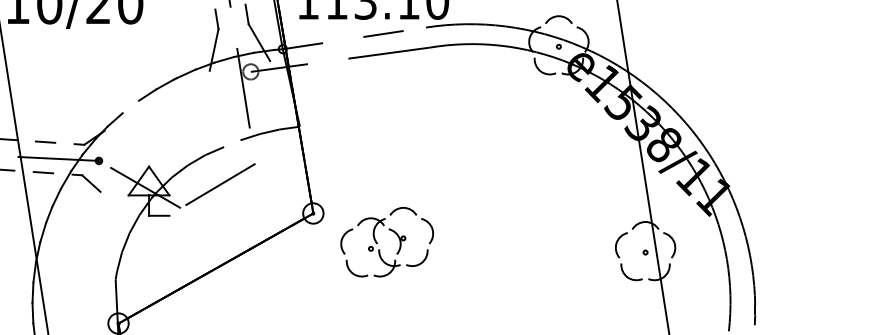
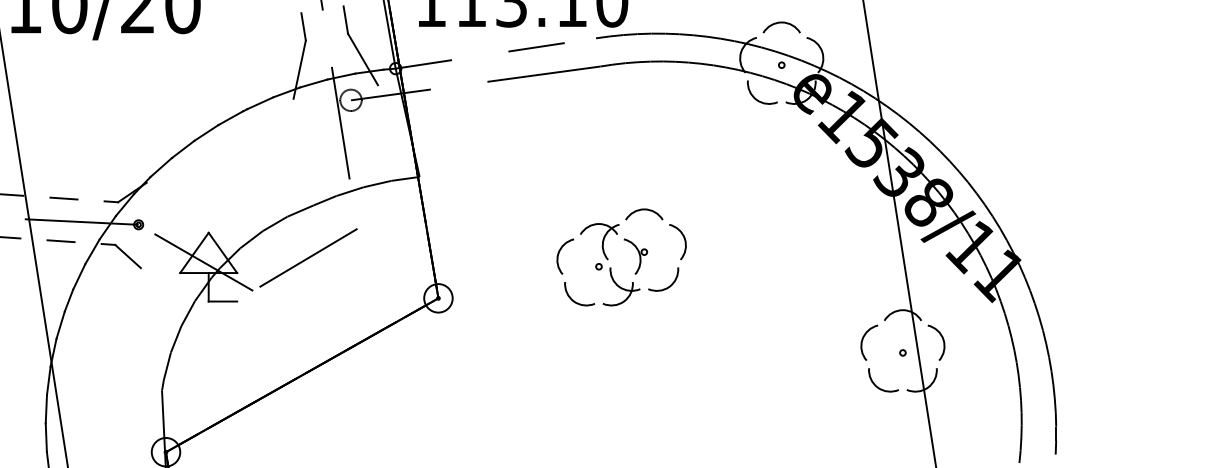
line: (130, 107) -> (182, 149), added
line: (231, 143) -> (324, 200), added
part: (377, 242) -> (608, 258), moved

